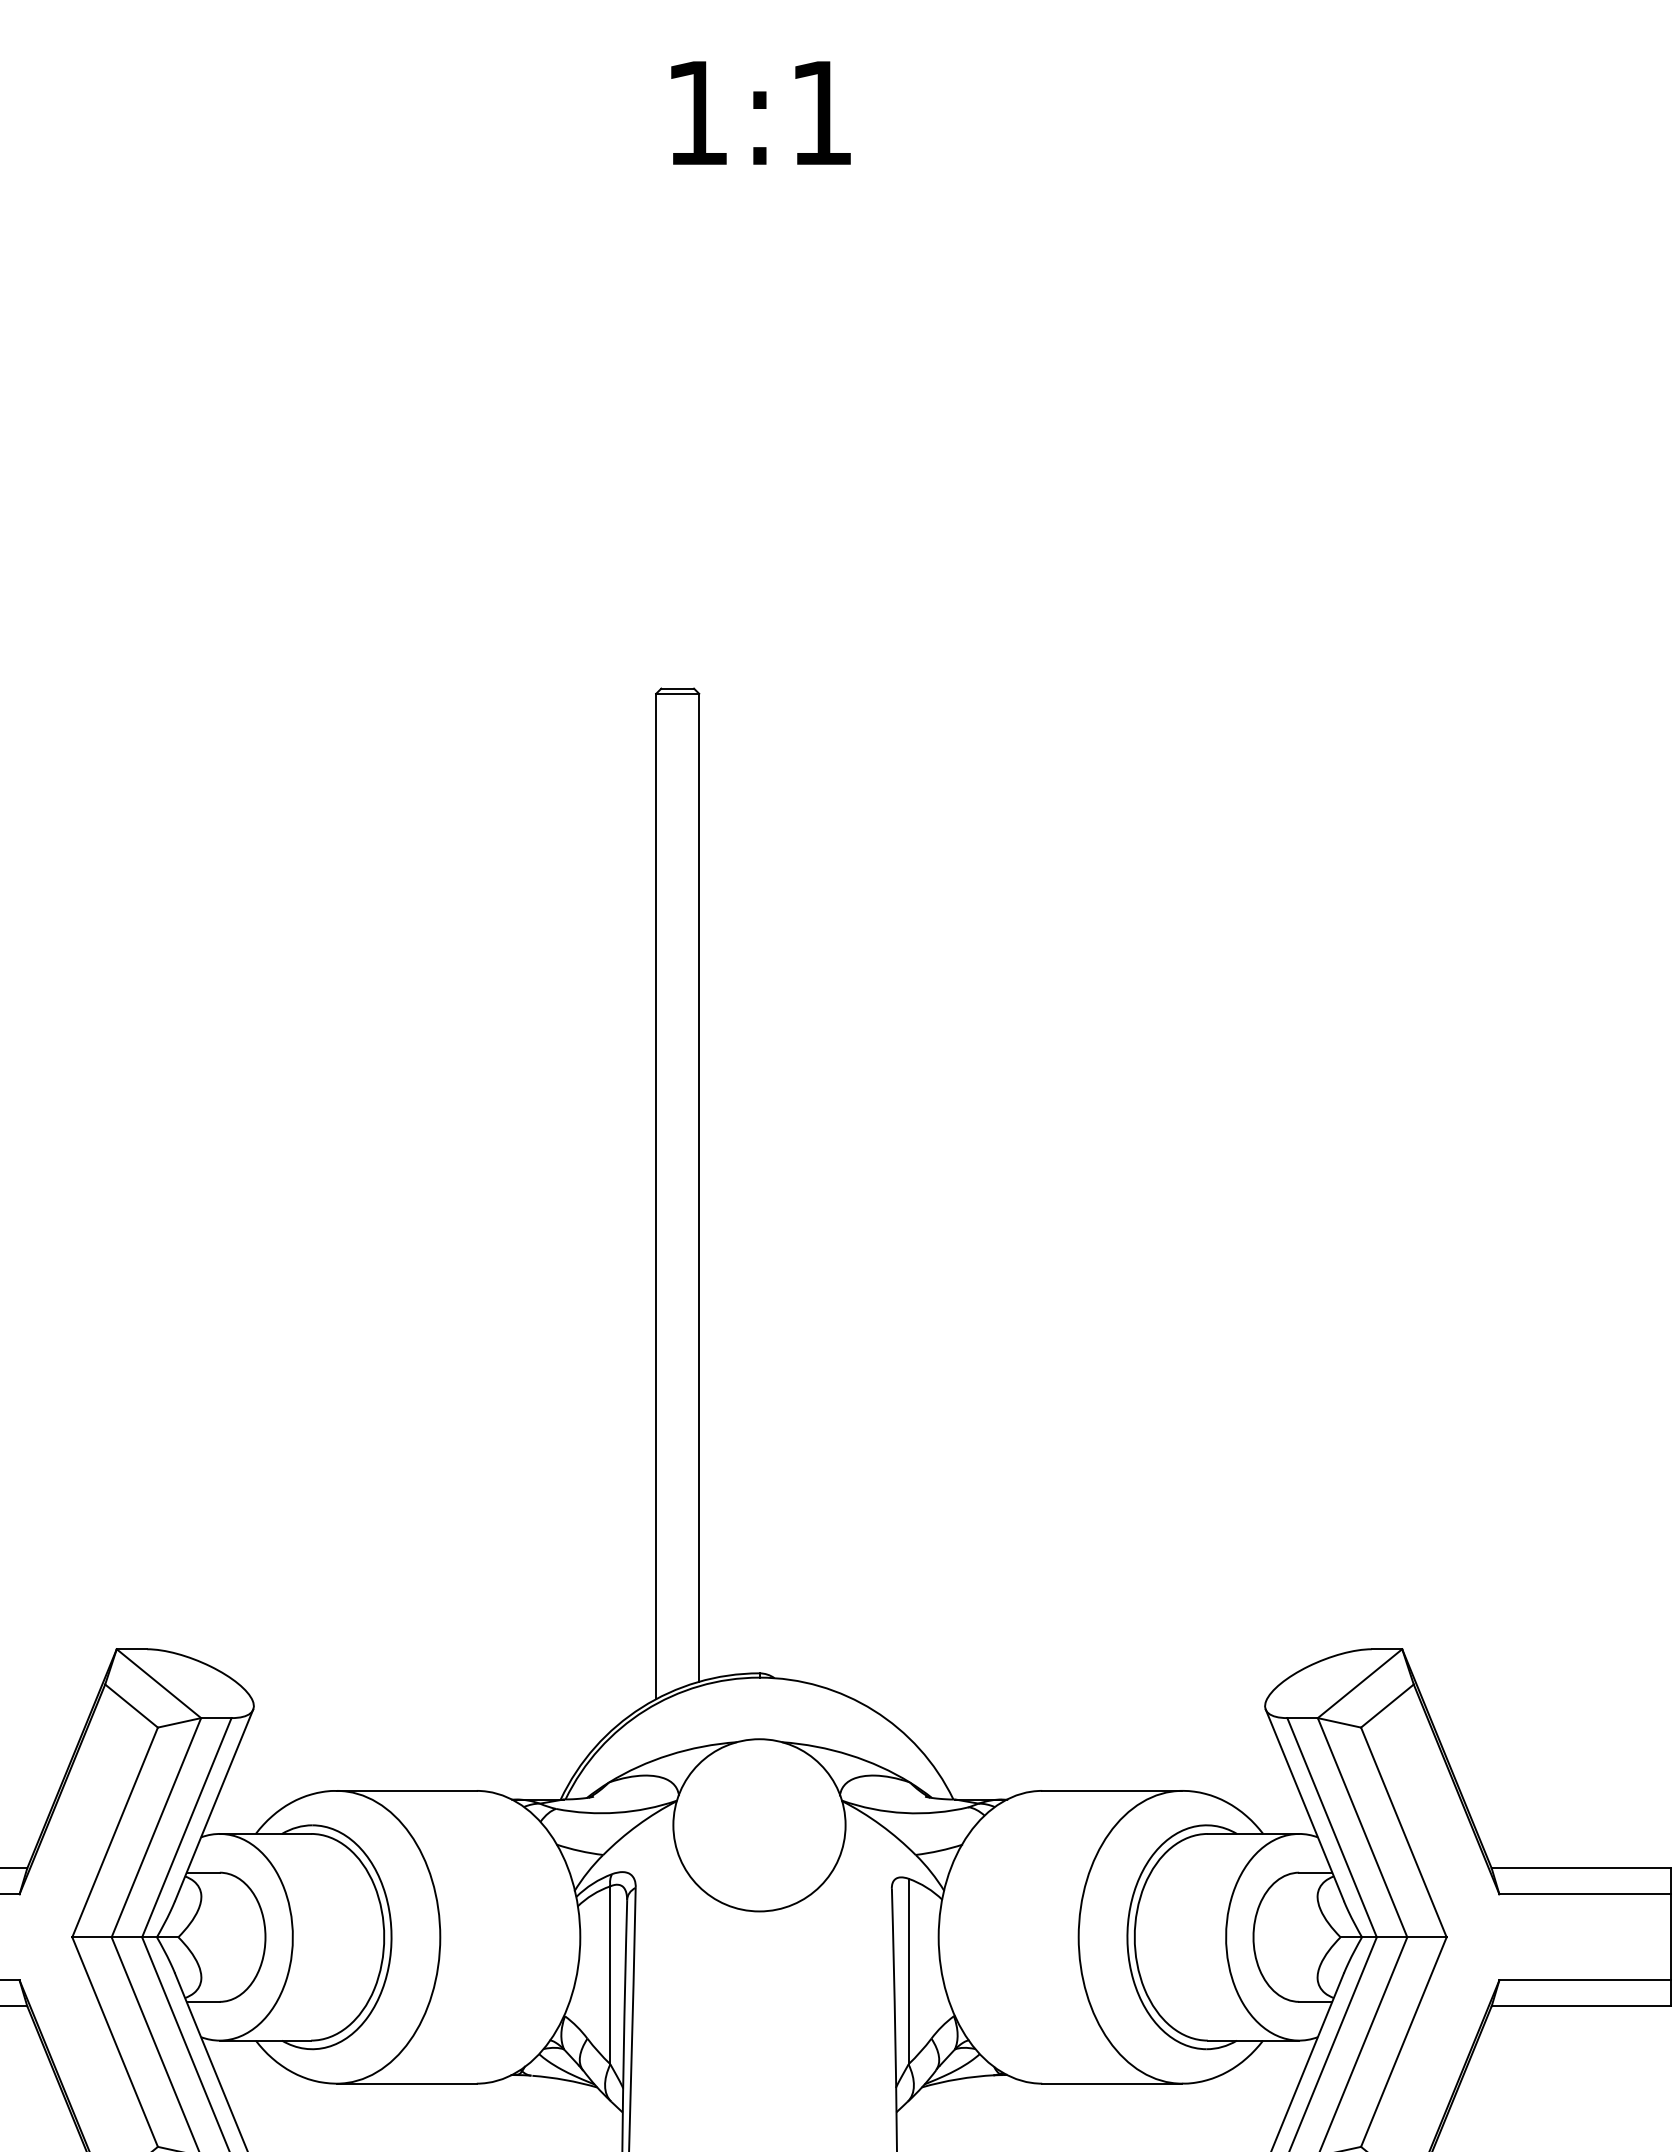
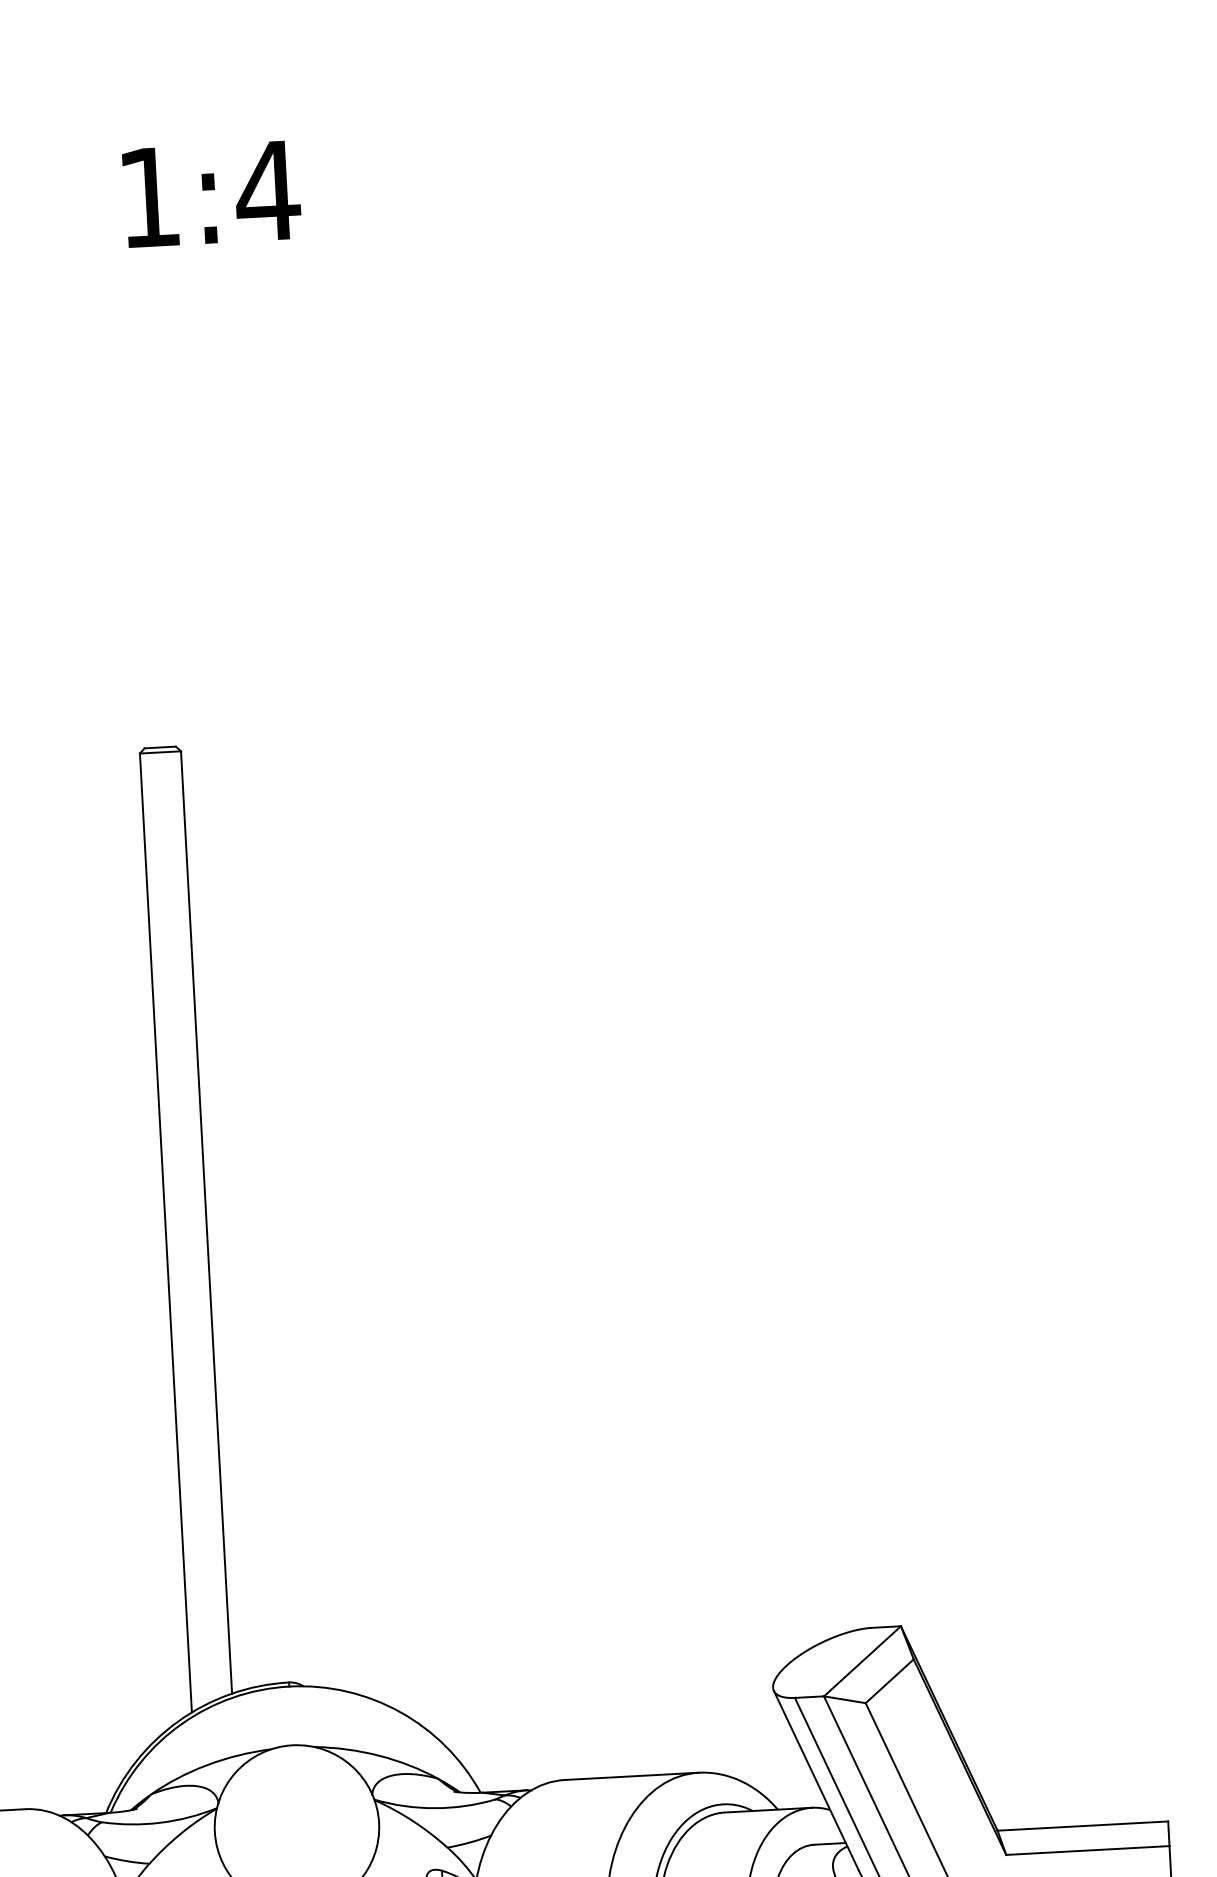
text: (821, 112) -> (267, 190), 1:1 -> 1:4

